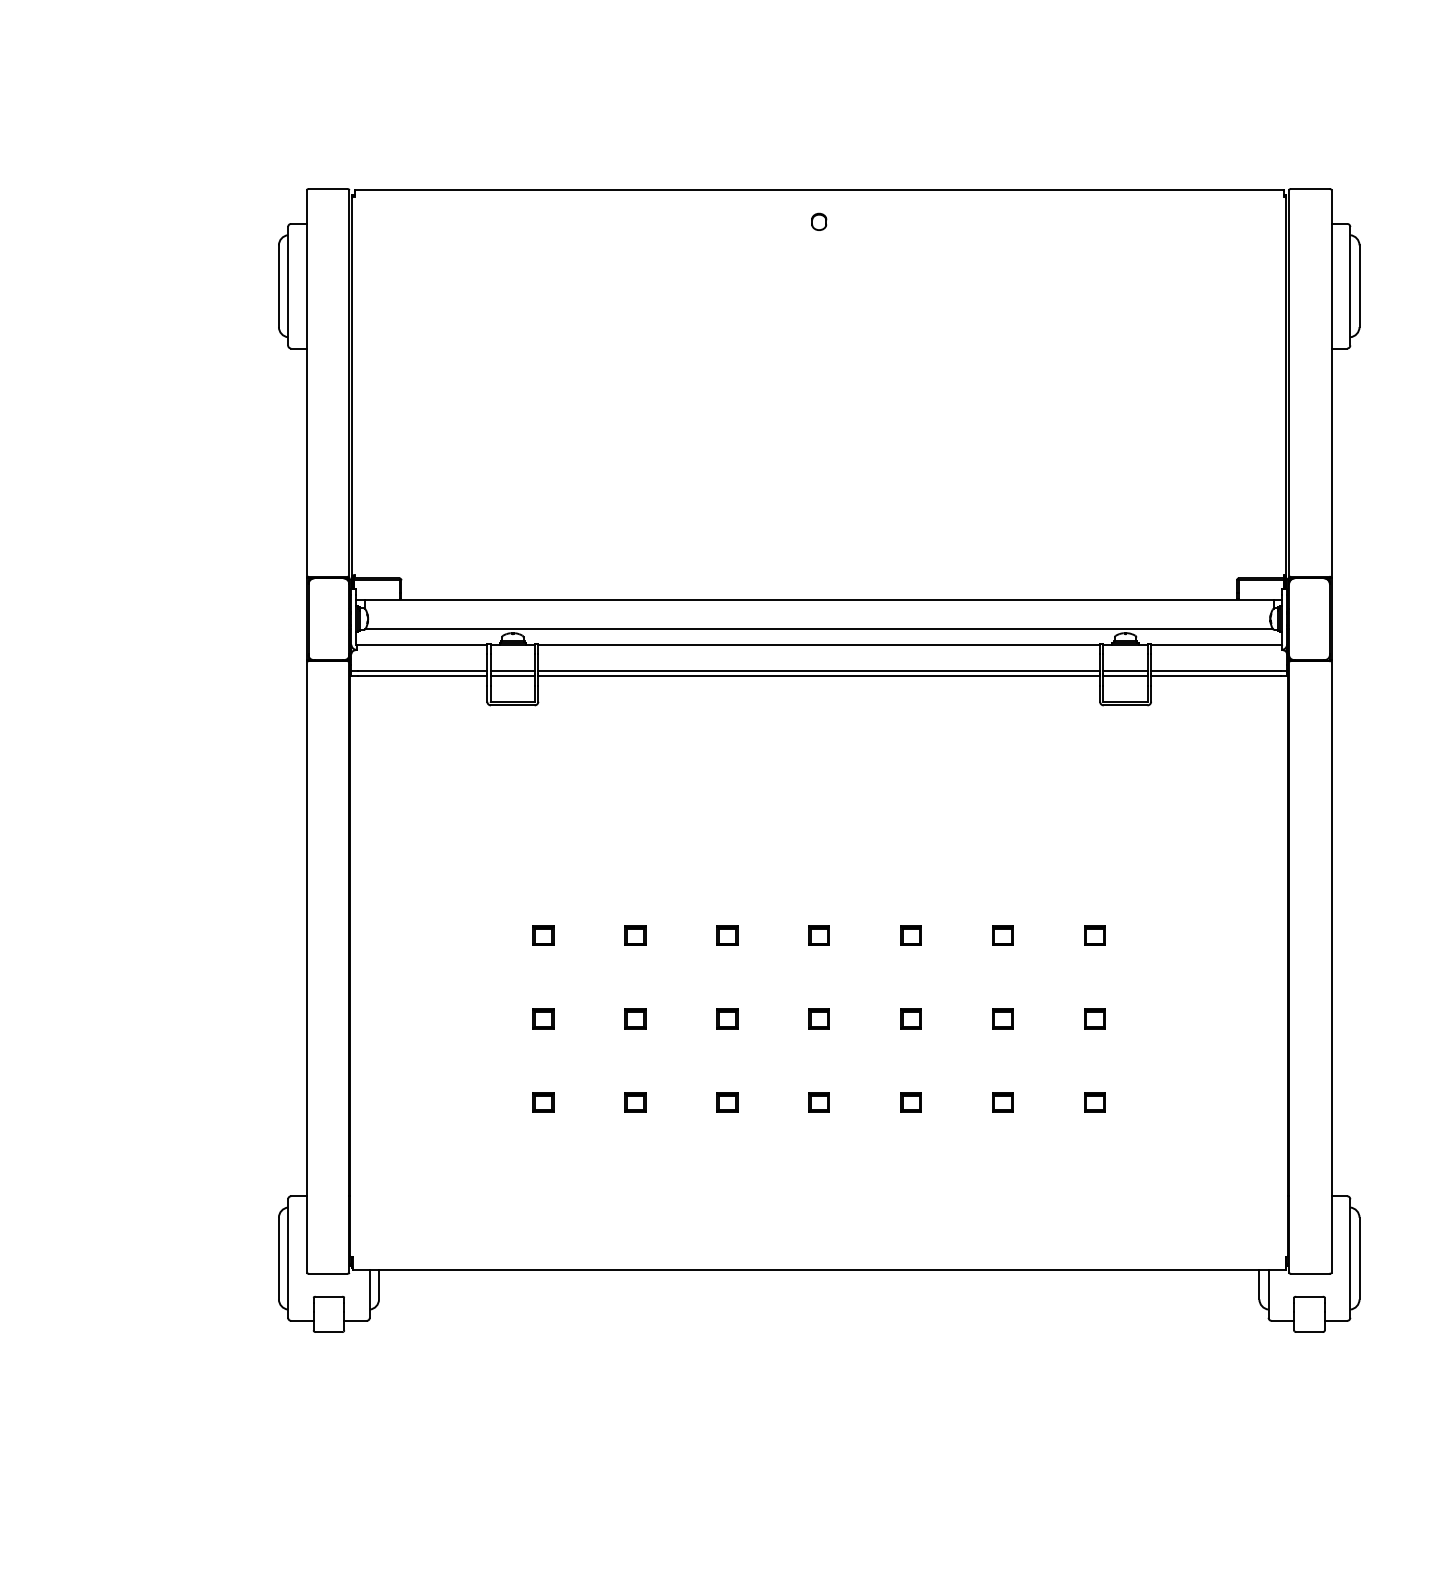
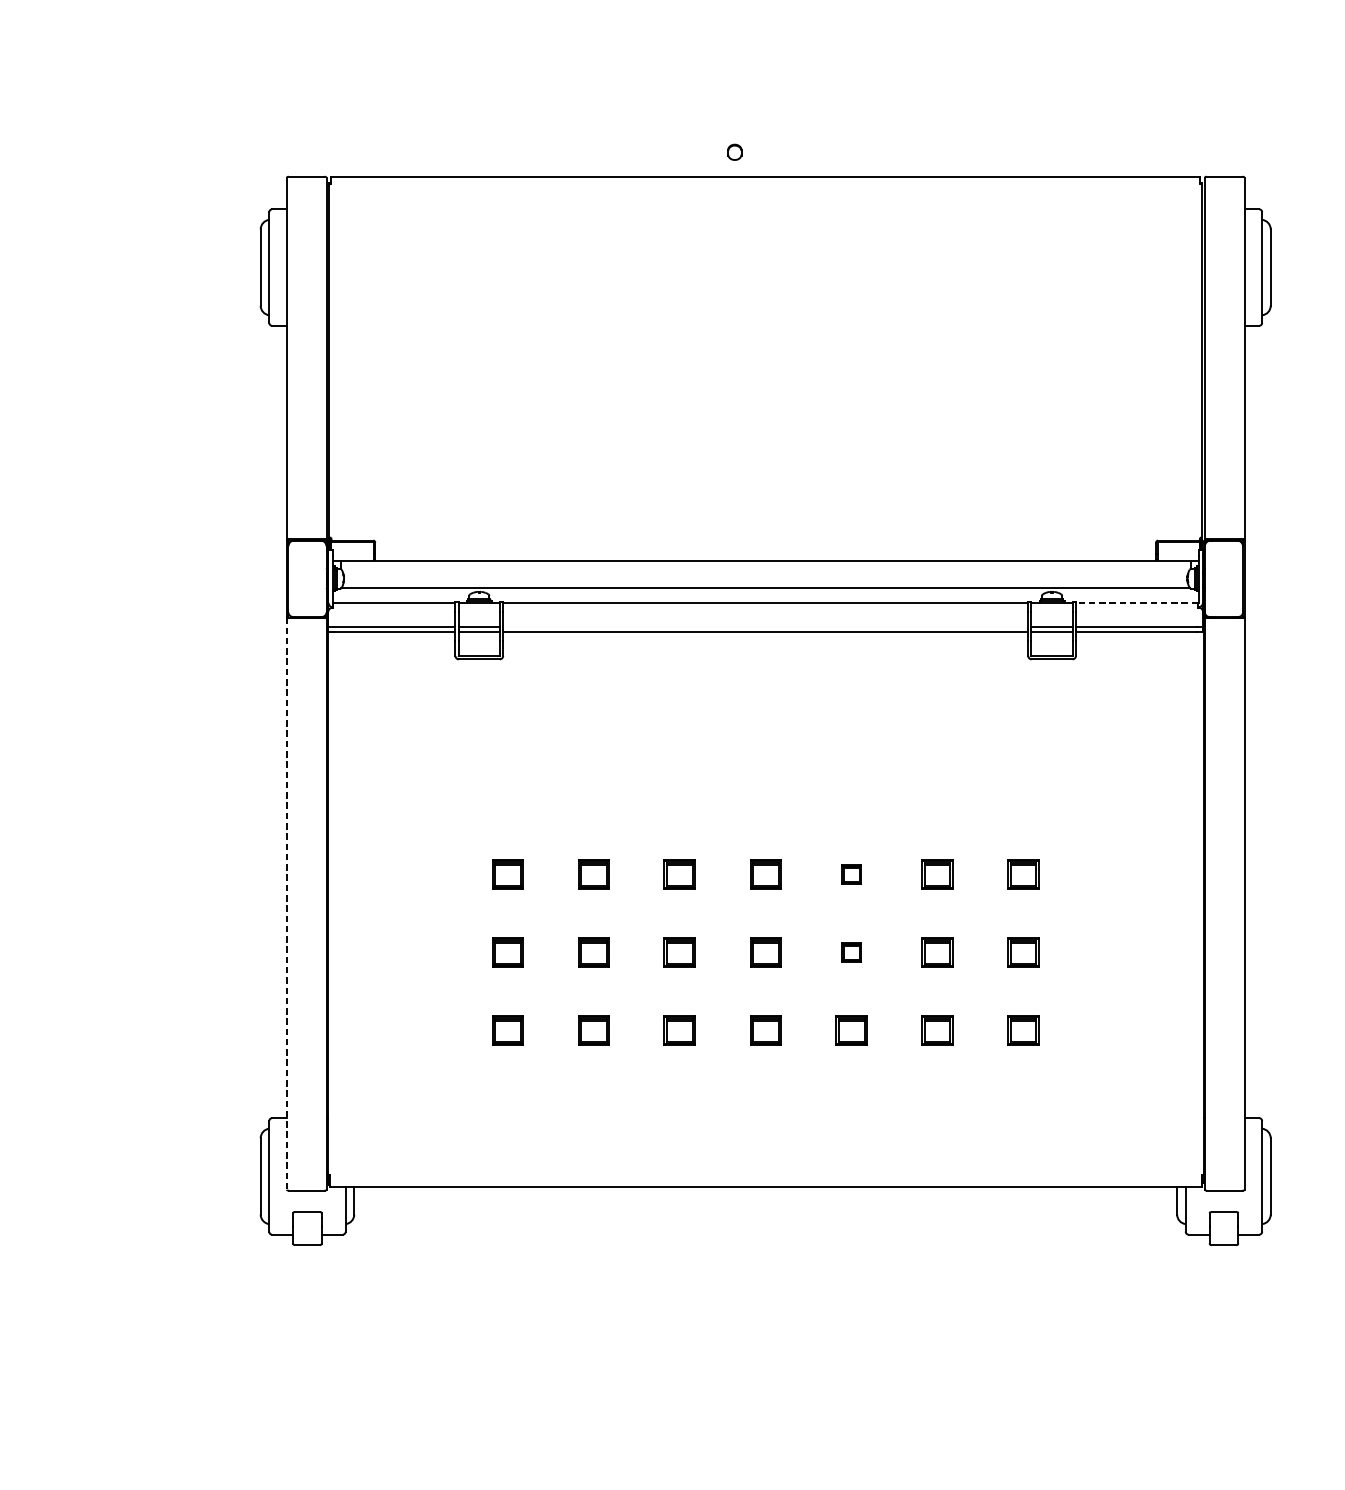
part: (819, 221) -> (735, 151), moved
line: (1216, 645) -> (1137, 603), solid -> dashed
line: (819, 671) -> (765, 627), removed
part: (543, 935) -> (507, 874), size x1.6
part: (635, 935) -> (593, 874), size x1.6
part: (727, 935) -> (679, 874), size x1.6
part: (818, 935) -> (765, 874), size x1.6
part: (1002, 935) -> (937, 874), size x1.6
part: (1094, 935) -> (1023, 874), size x1.6
line: (306, 967) -> (286, 904), solid -> dashed
part: (543, 1018) -> (507, 952), size x1.6
part: (635, 1018) -> (593, 952), size x1.6
part: (727, 1018) -> (679, 952), size x1.6
part: (818, 1018) -> (765, 952), size x1.6
part: (1002, 1018) -> (937, 952), size x1.6
part: (1094, 1018) -> (1023, 952), size x1.6
part: (543, 1102) -> (507, 1030), size x1.6
part: (635, 1102) -> (593, 1030), size x1.6
part: (727, 1102) -> (679, 1030), size x1.6
part: (818, 1102) -> (765, 1030), size x1.6
part: (910, 1102) -> (851, 1030), size x1.6
part: (1002, 1102) -> (937, 1030), size x1.6
part: (1094, 1102) -> (1023, 1030), size x1.6

